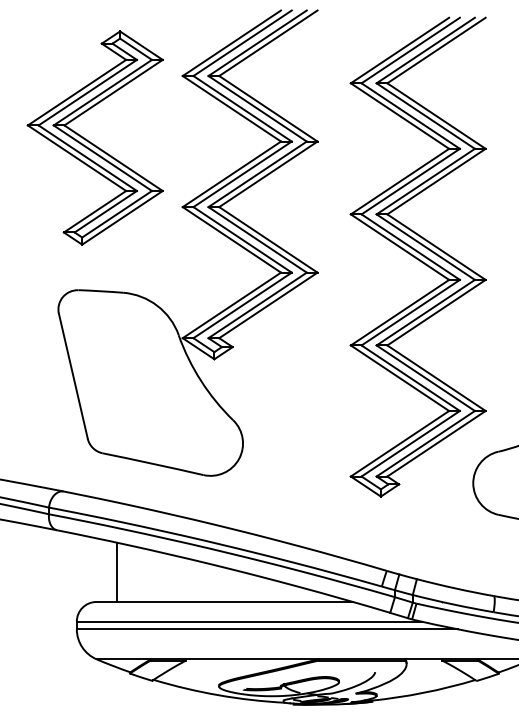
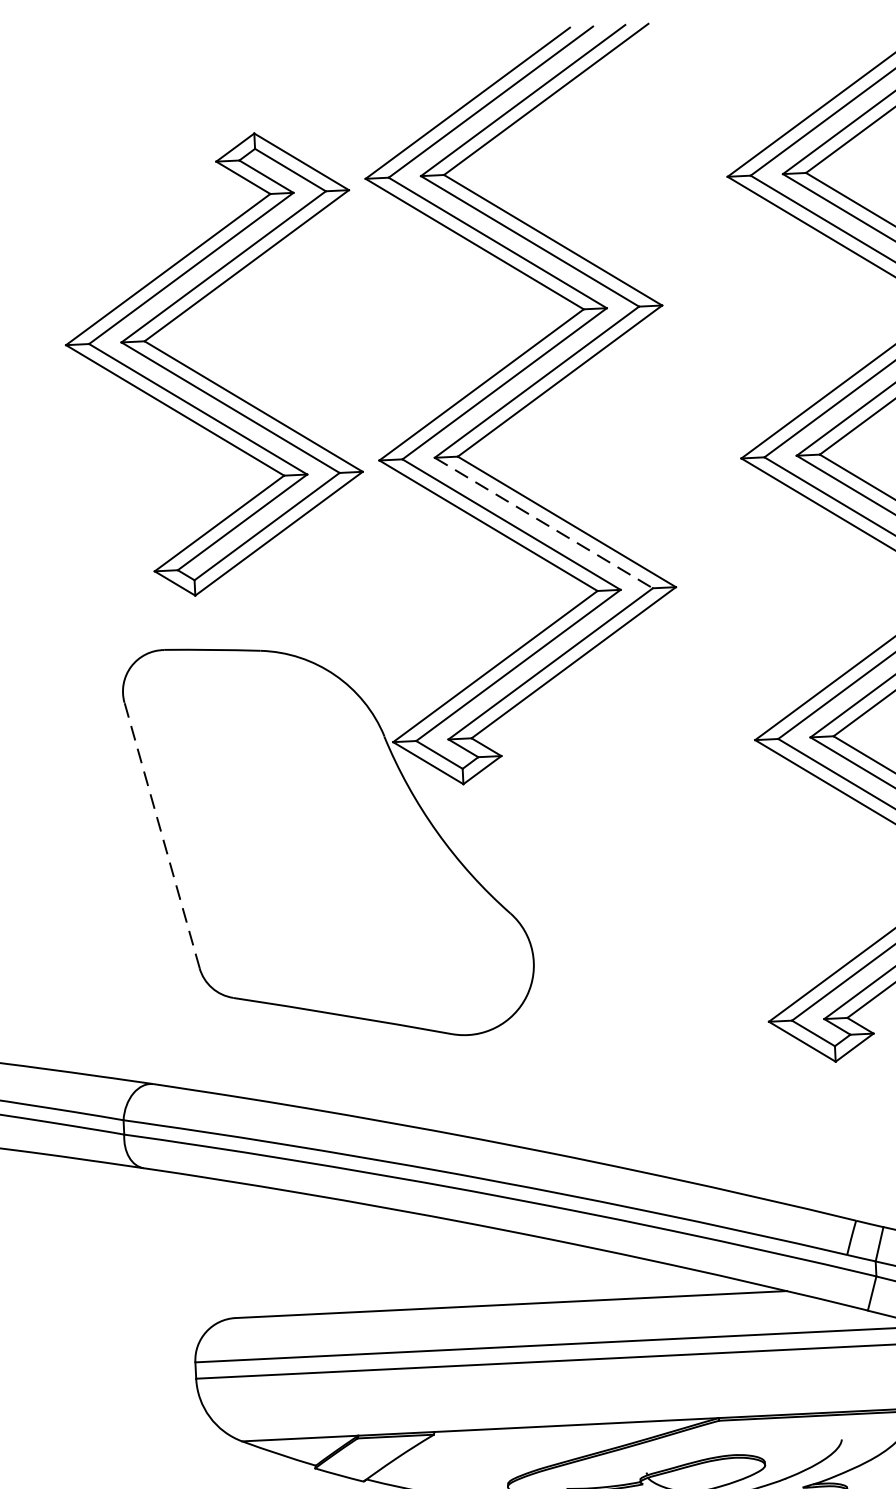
part: (94, 137) -> (210, 364), moved
line: (258, 240) -> (545, 524), solid -> dashed
line: (73, 375) -> (162, 833), solid -> dashed
line: (117, 571) -> (277, 1250), removed

